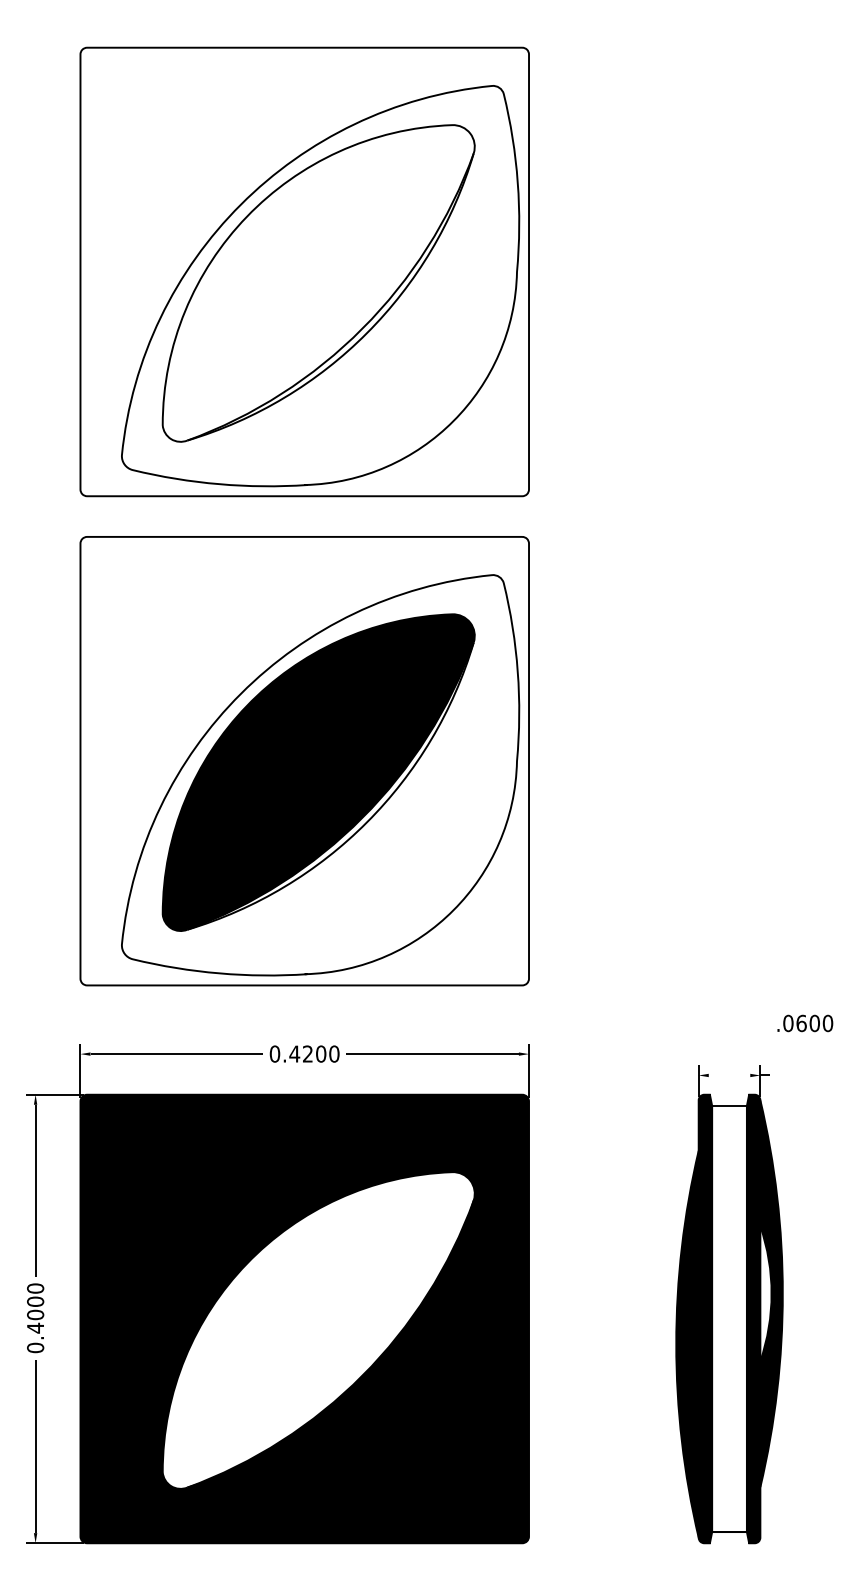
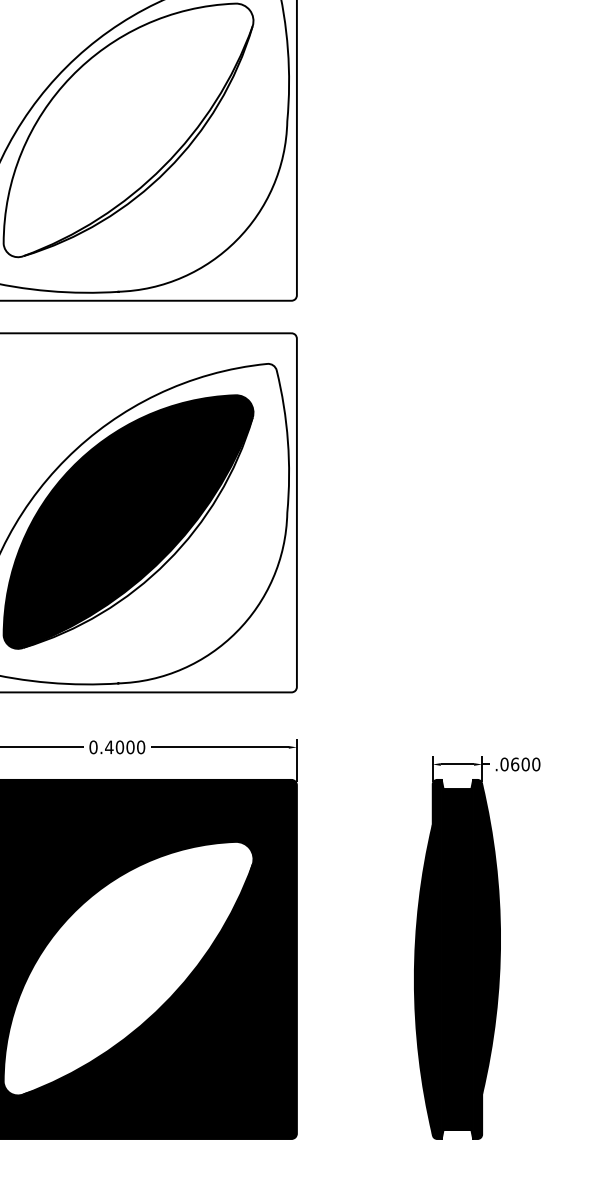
text: (805, 1023) -> (518, 764), moved
text: (307, 1053) -> (119, 746), 0.4200 -> 0.4000
line: (729, 1075) -> (457, 764), added
fill: (765, 1293) -> (486, 939), added
fill: (729, 1318) -> (457, 959), added

